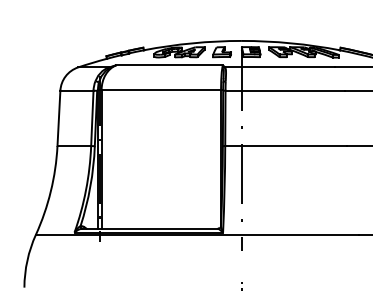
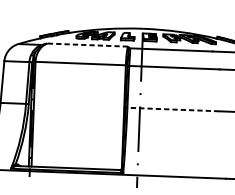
line: (169, 65) -> (87, 45), solid -> dashed
line: (285, 146) -> (172, 109), solid -> dashed

